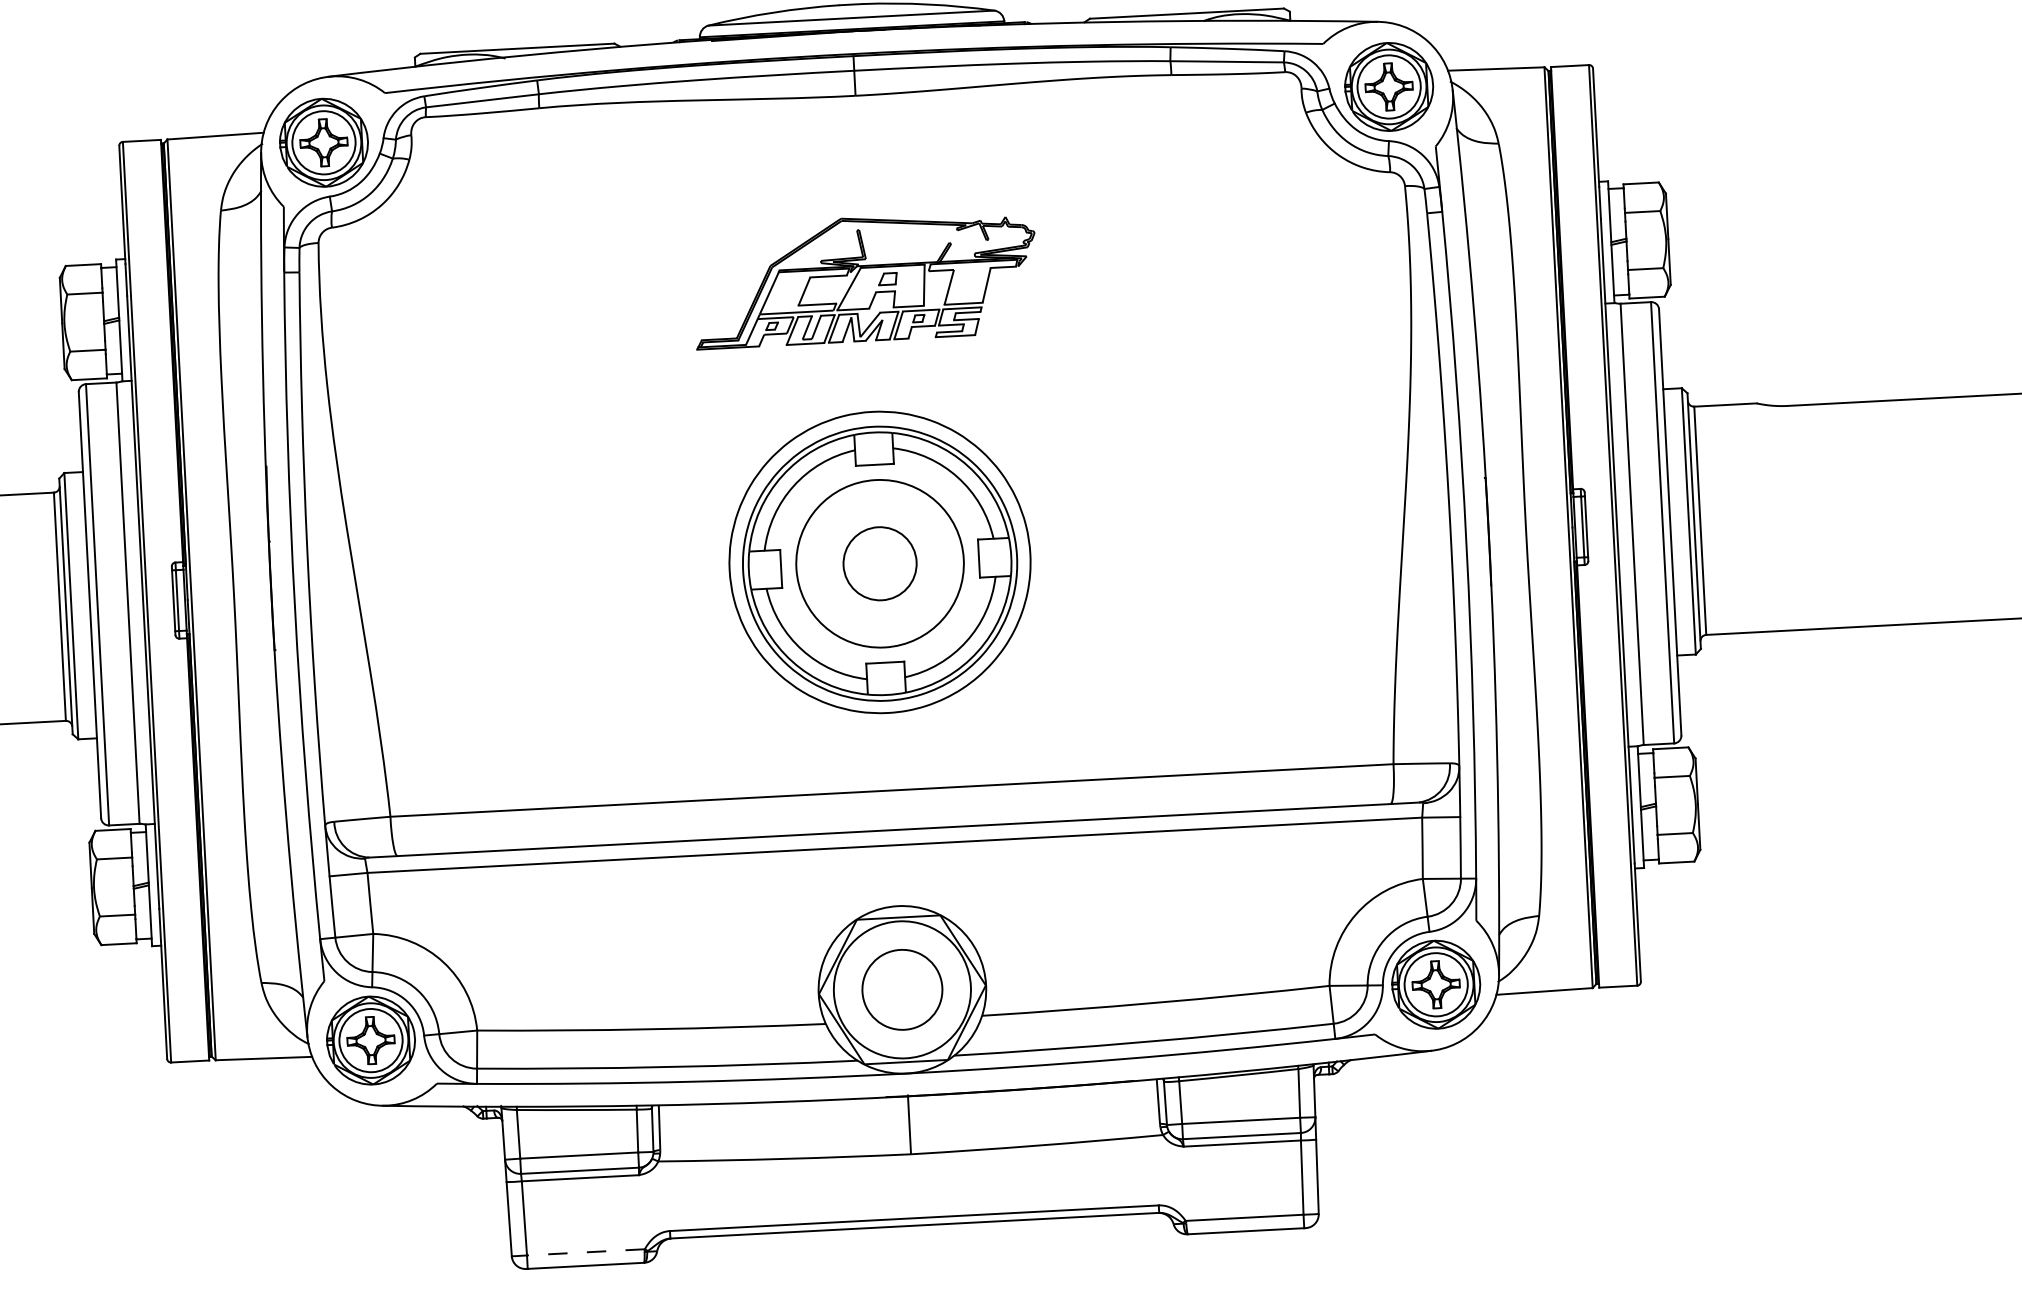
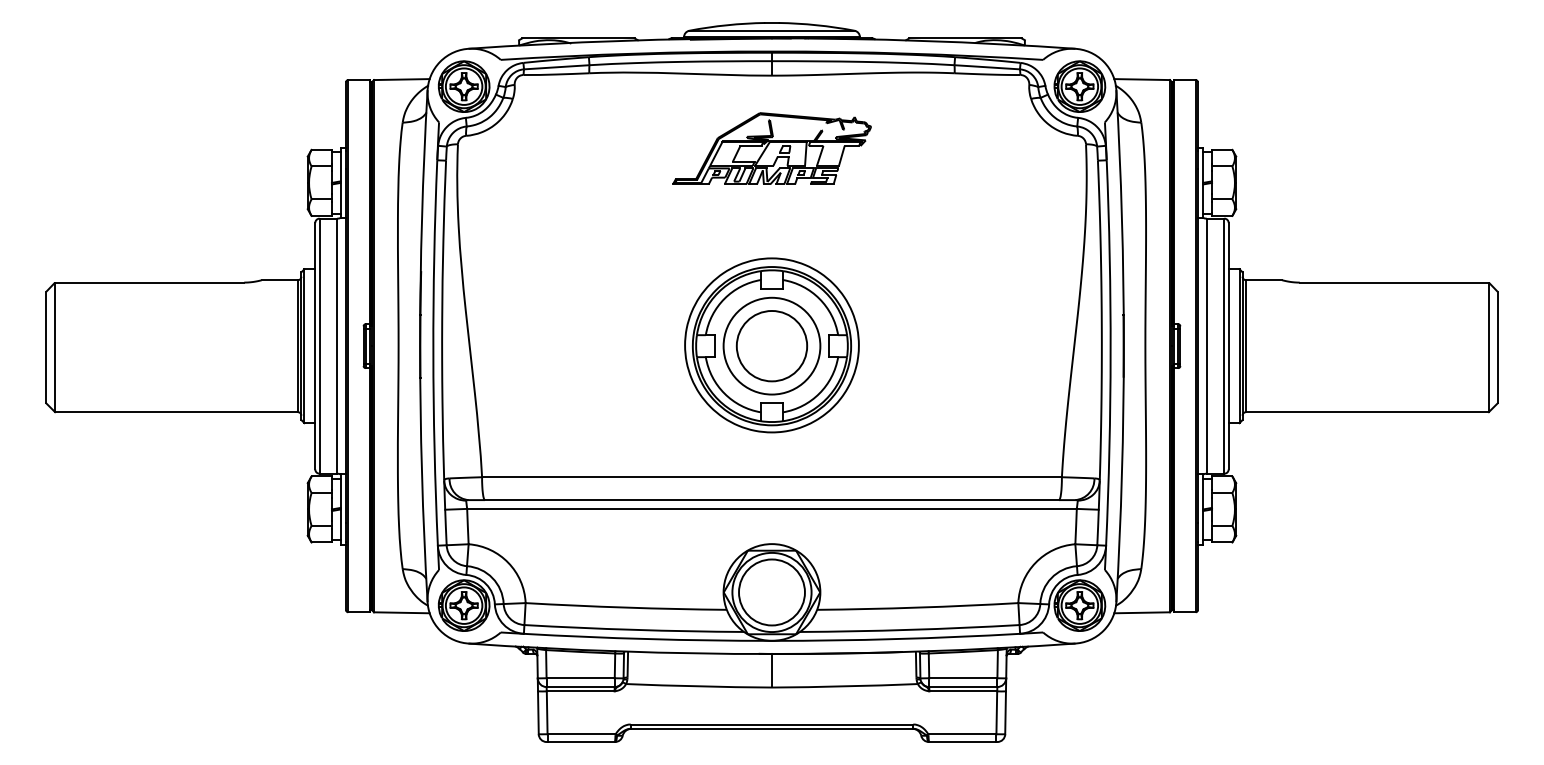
part: (864, 278) -> (771, 148), moved
circle: (879, 562) -> (771, 345), size x1.67
circle: (901, 989) -> (771, 592), size x1.43
line: (585, 1252) -> (581, 734), dashed -> solid

